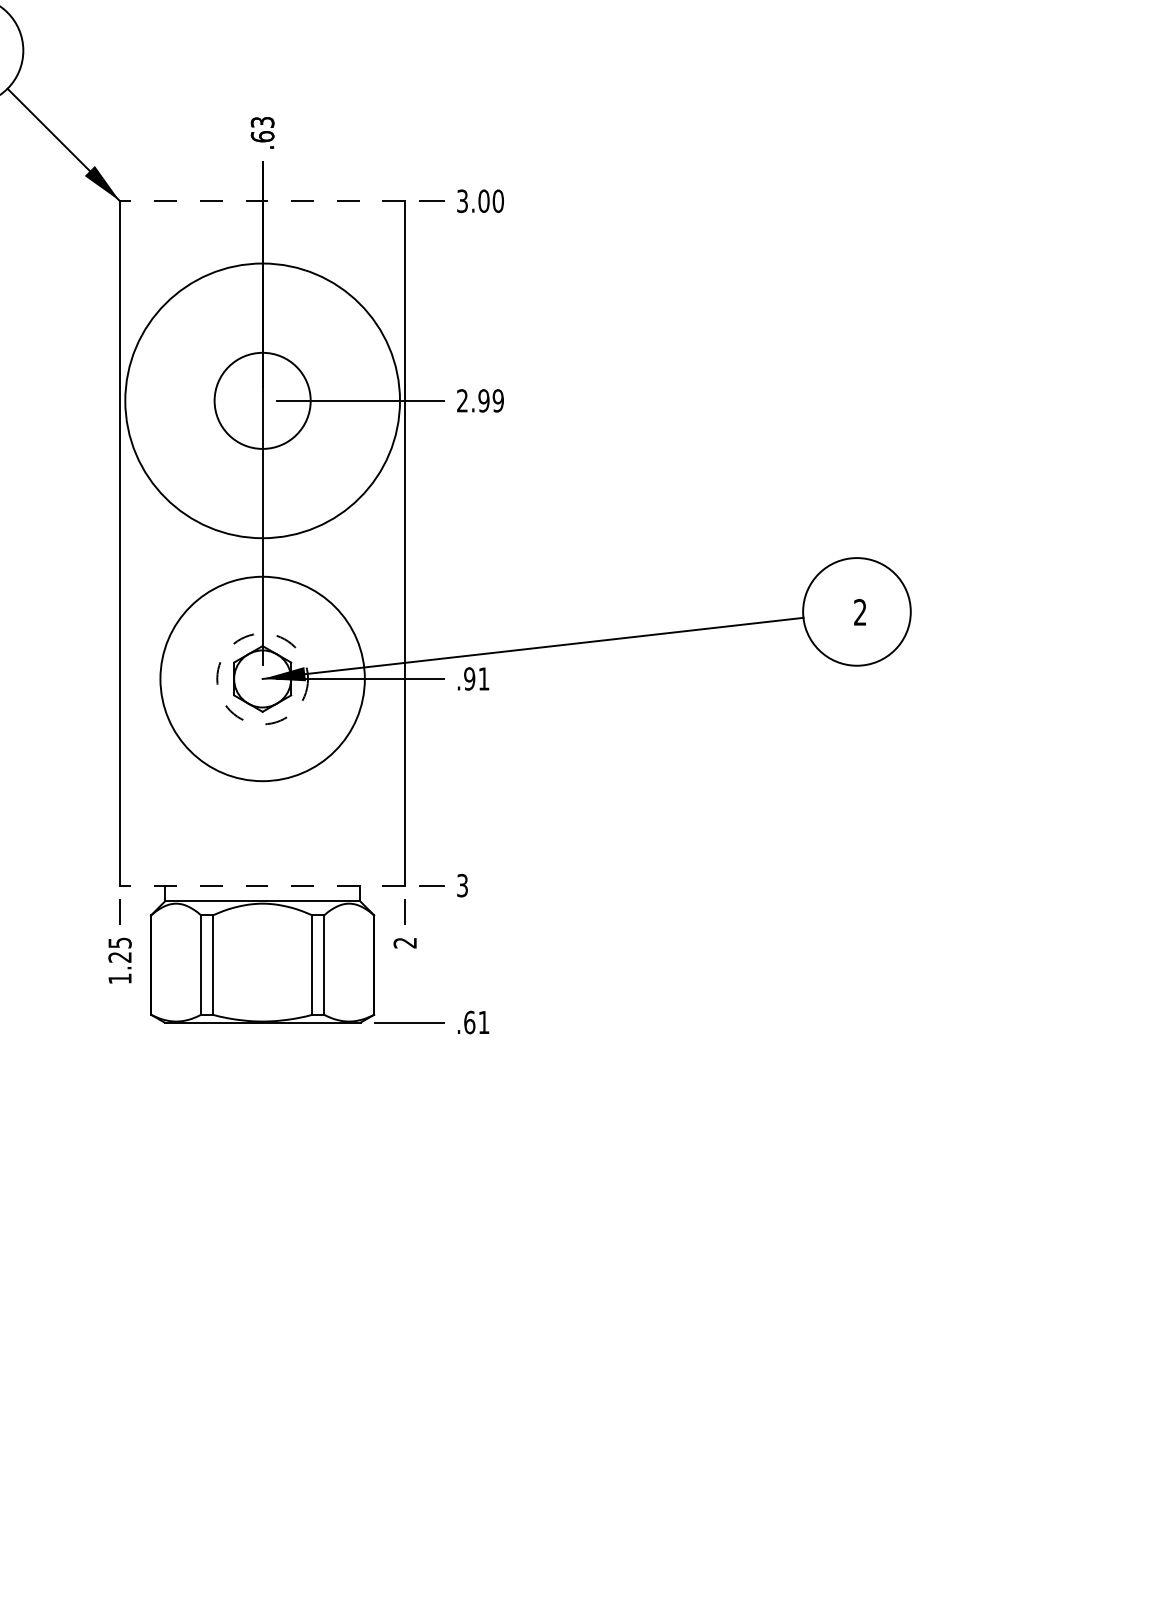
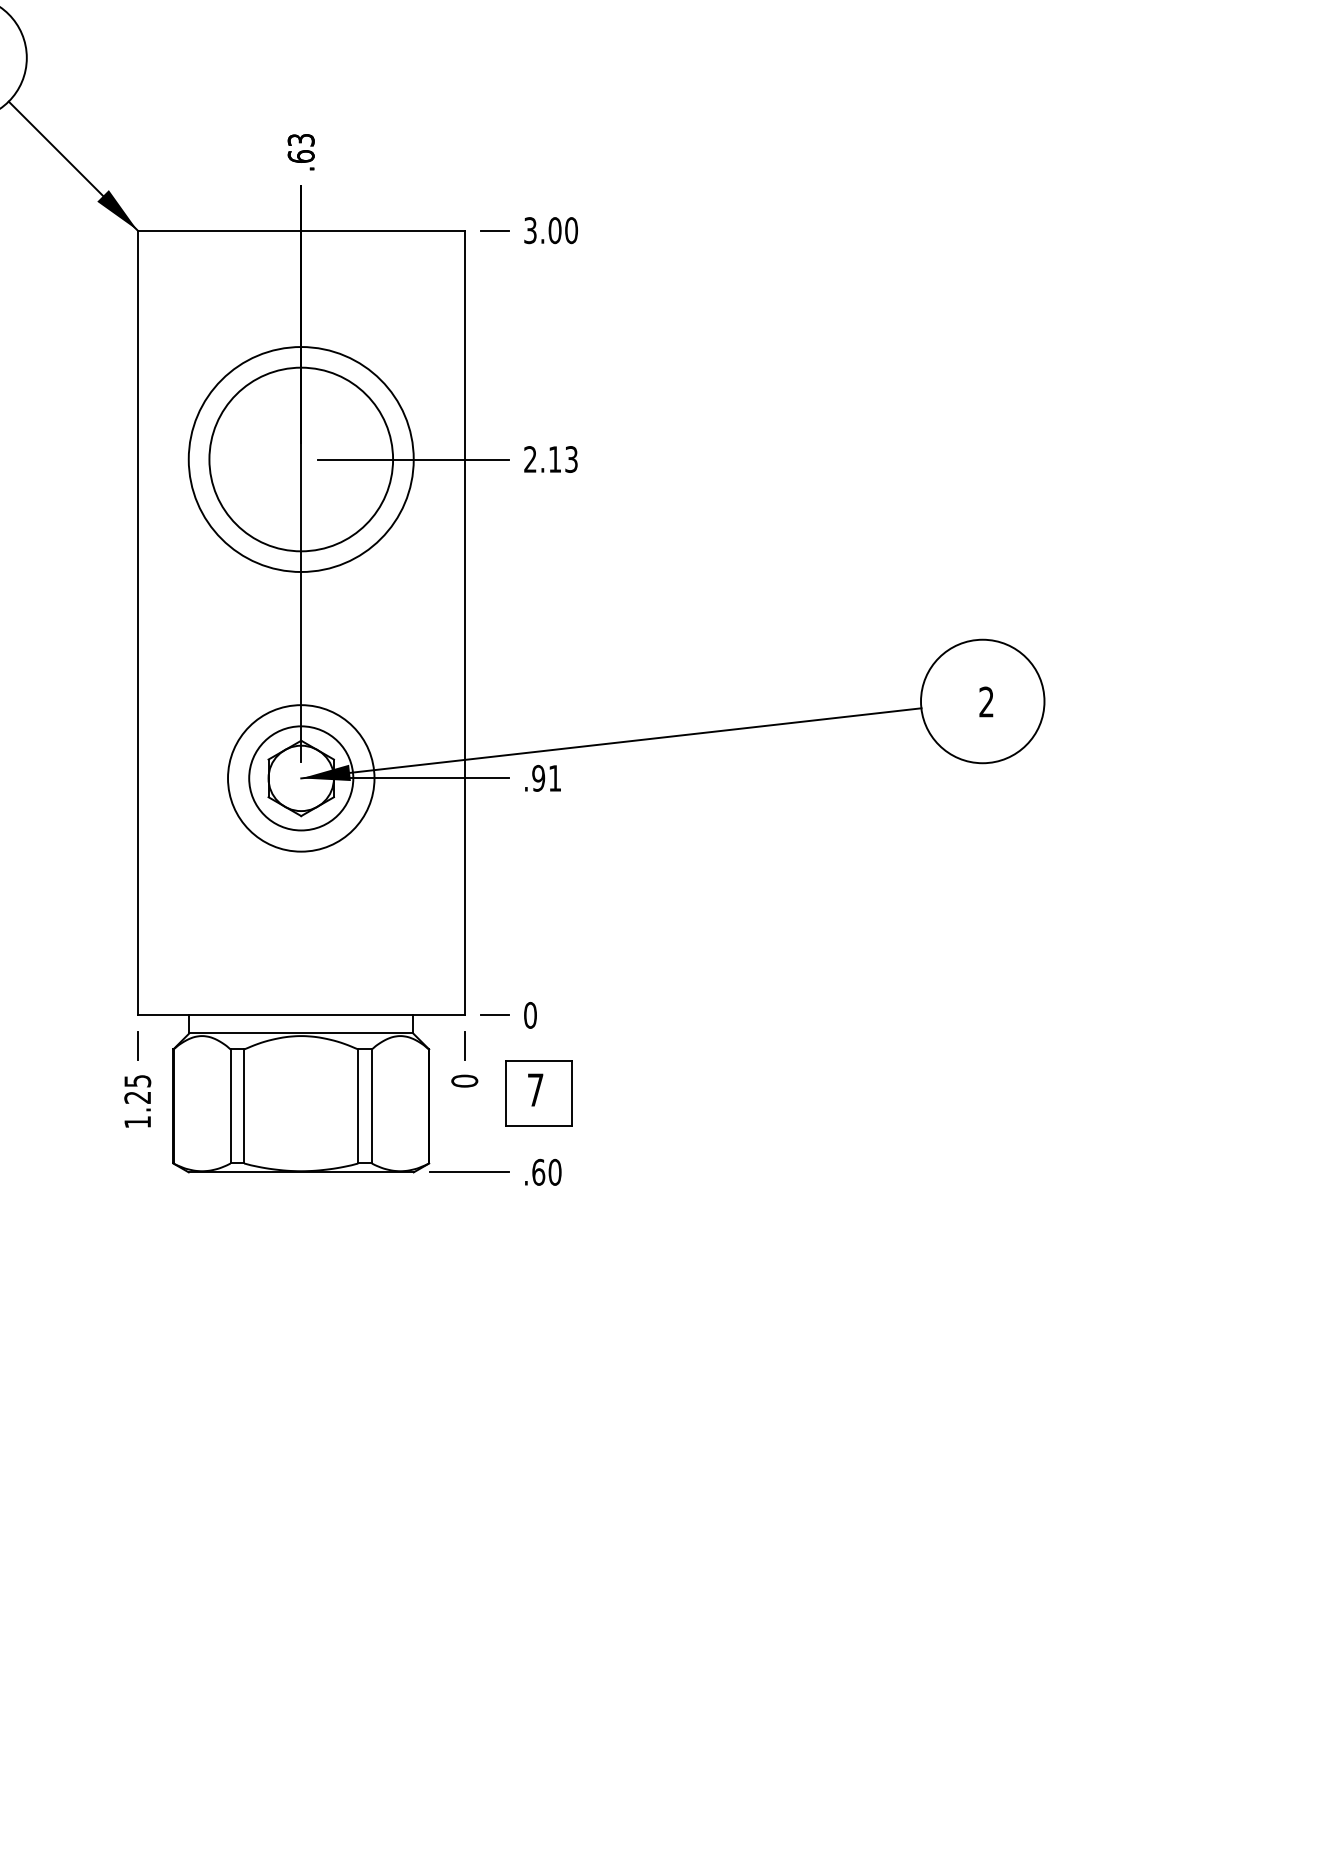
line: (262, 201) -> (301, 230), dashed -> solid
circle: (262, 400) -> (301, 459), size x0.71
circle: (262, 400) -> (301, 459), size x1.67
text: (490, 400) -> (562, 459), 2.99 -> 2.13
circle: (262, 678) -> (301, 777), dashed -> solid
circle: (262, 678) -> (301, 777), size x0.62
line: (262, 885) -> (301, 1015), dashed -> solid
text: (462, 885) -> (530, 1015), 3 -> 0
text: (404, 942) -> (463, 1080), 2 -> 0
part: (470, 953) -> (539, 1093), added
text: (483, 1022) -> (554, 1172), .61 -> .60

